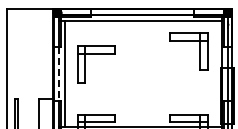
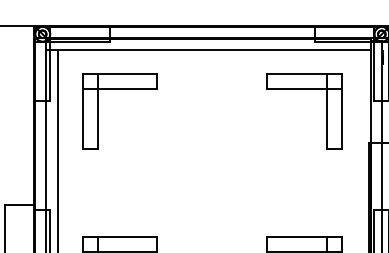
part: (96, 54) -> (120, 91), moved
line: (59, 74) -> (46, 156), dashed -> solid

